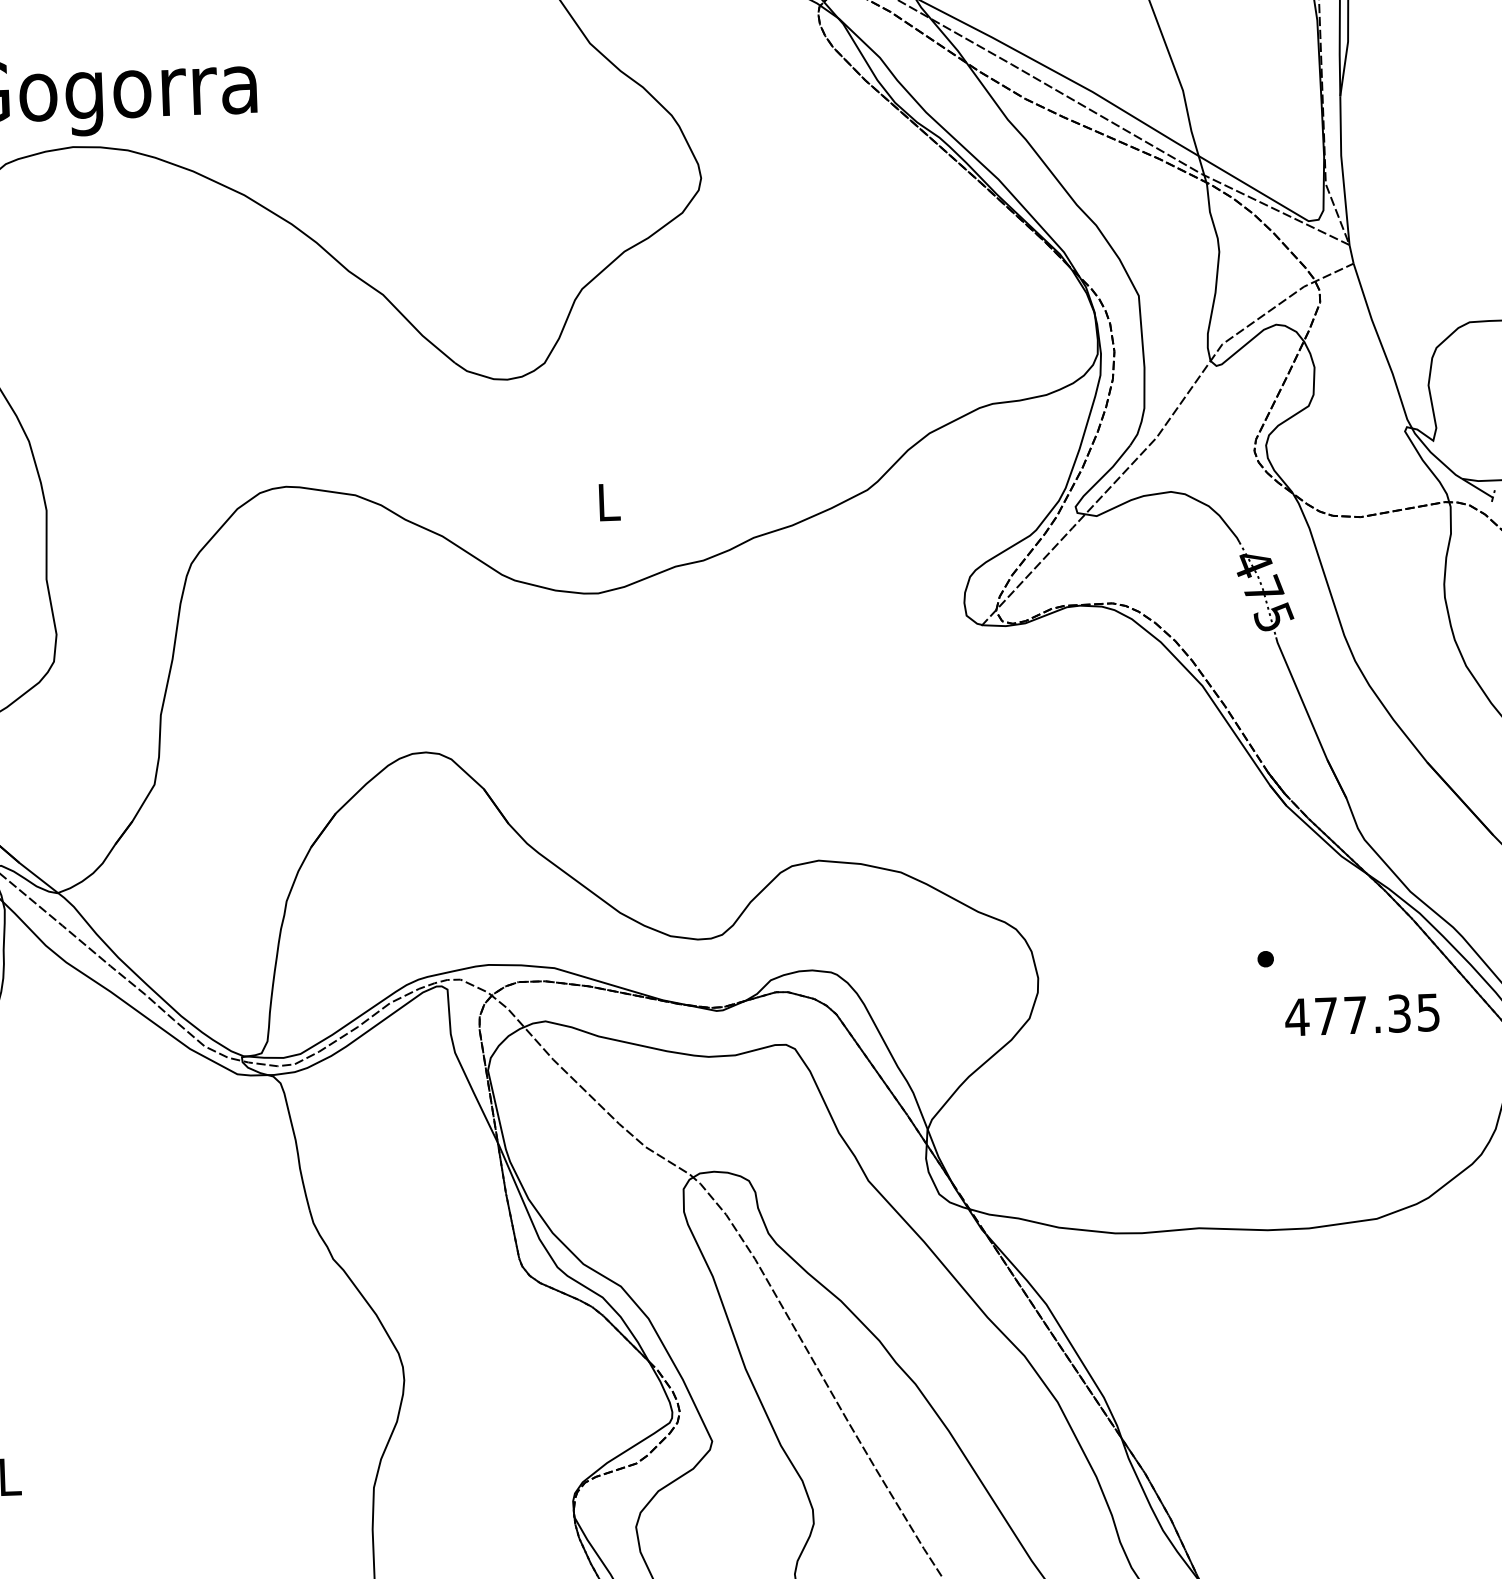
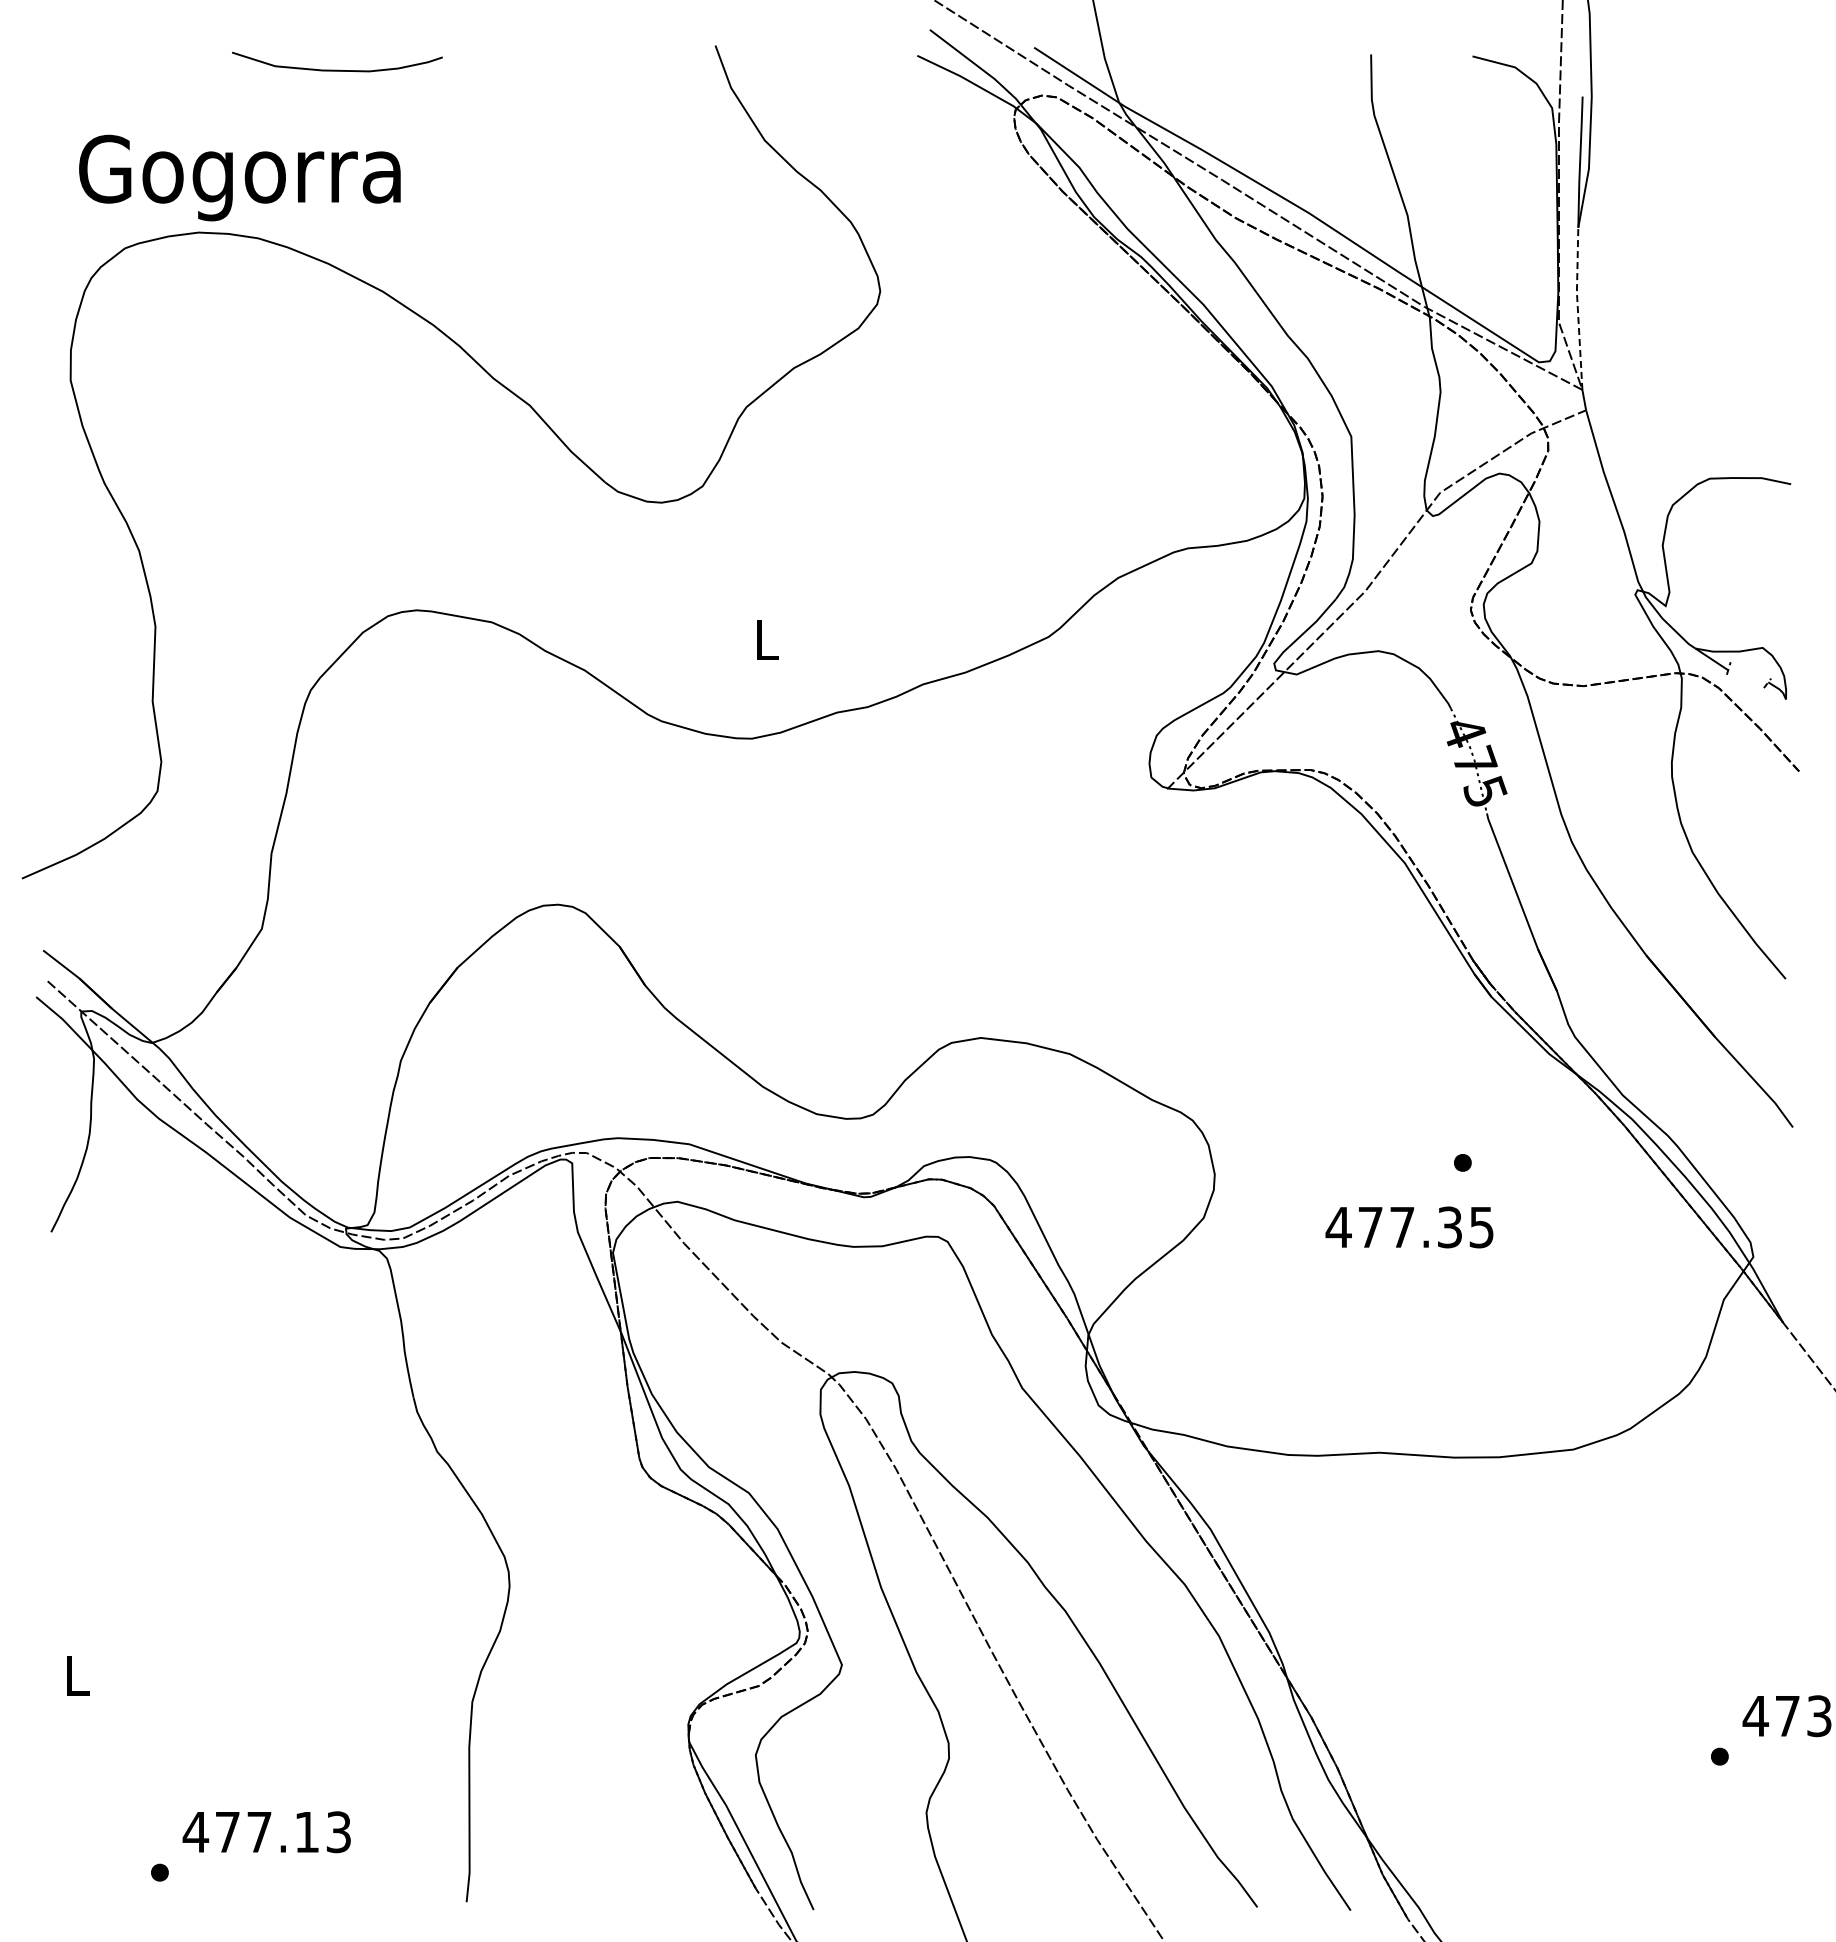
line: (1342, 170) -> (1577, 308), solid -> dashed
text: (1362, 1015) -> (1409, 1227), moved

